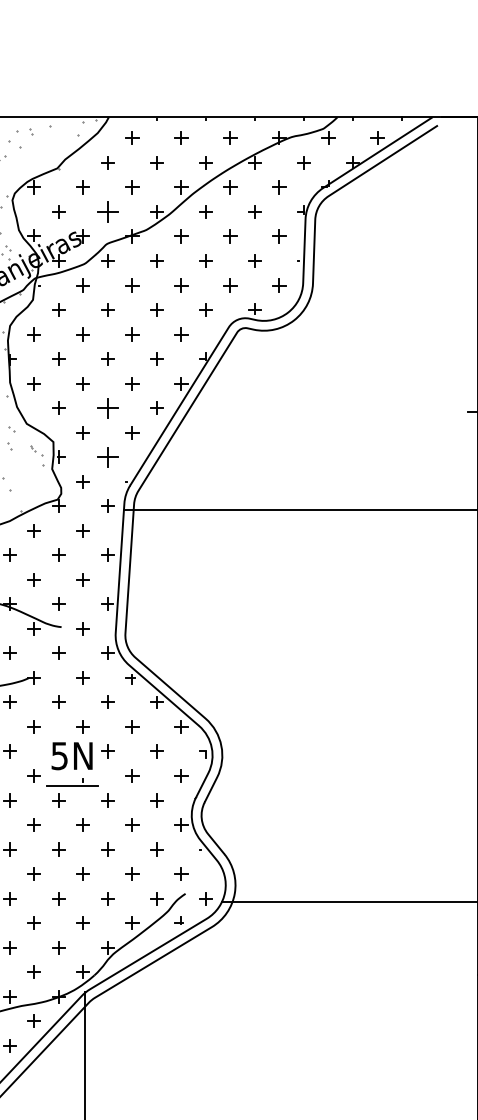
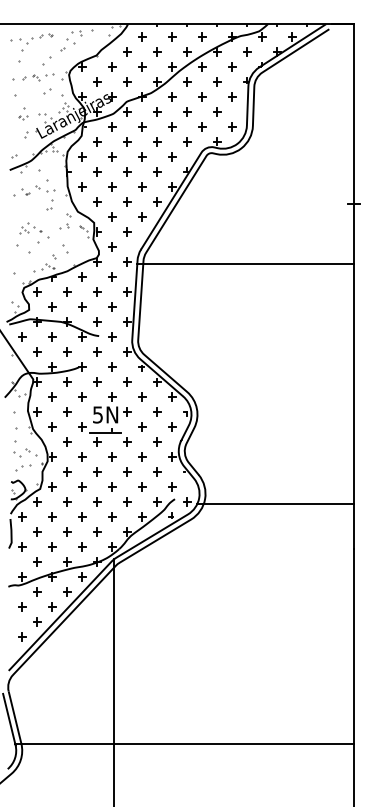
part: (107, 210) -> (127, 81), size x0.62
part: (107, 407) -> (127, 201), size x0.62
part: (107, 456) -> (127, 231), size x0.62

